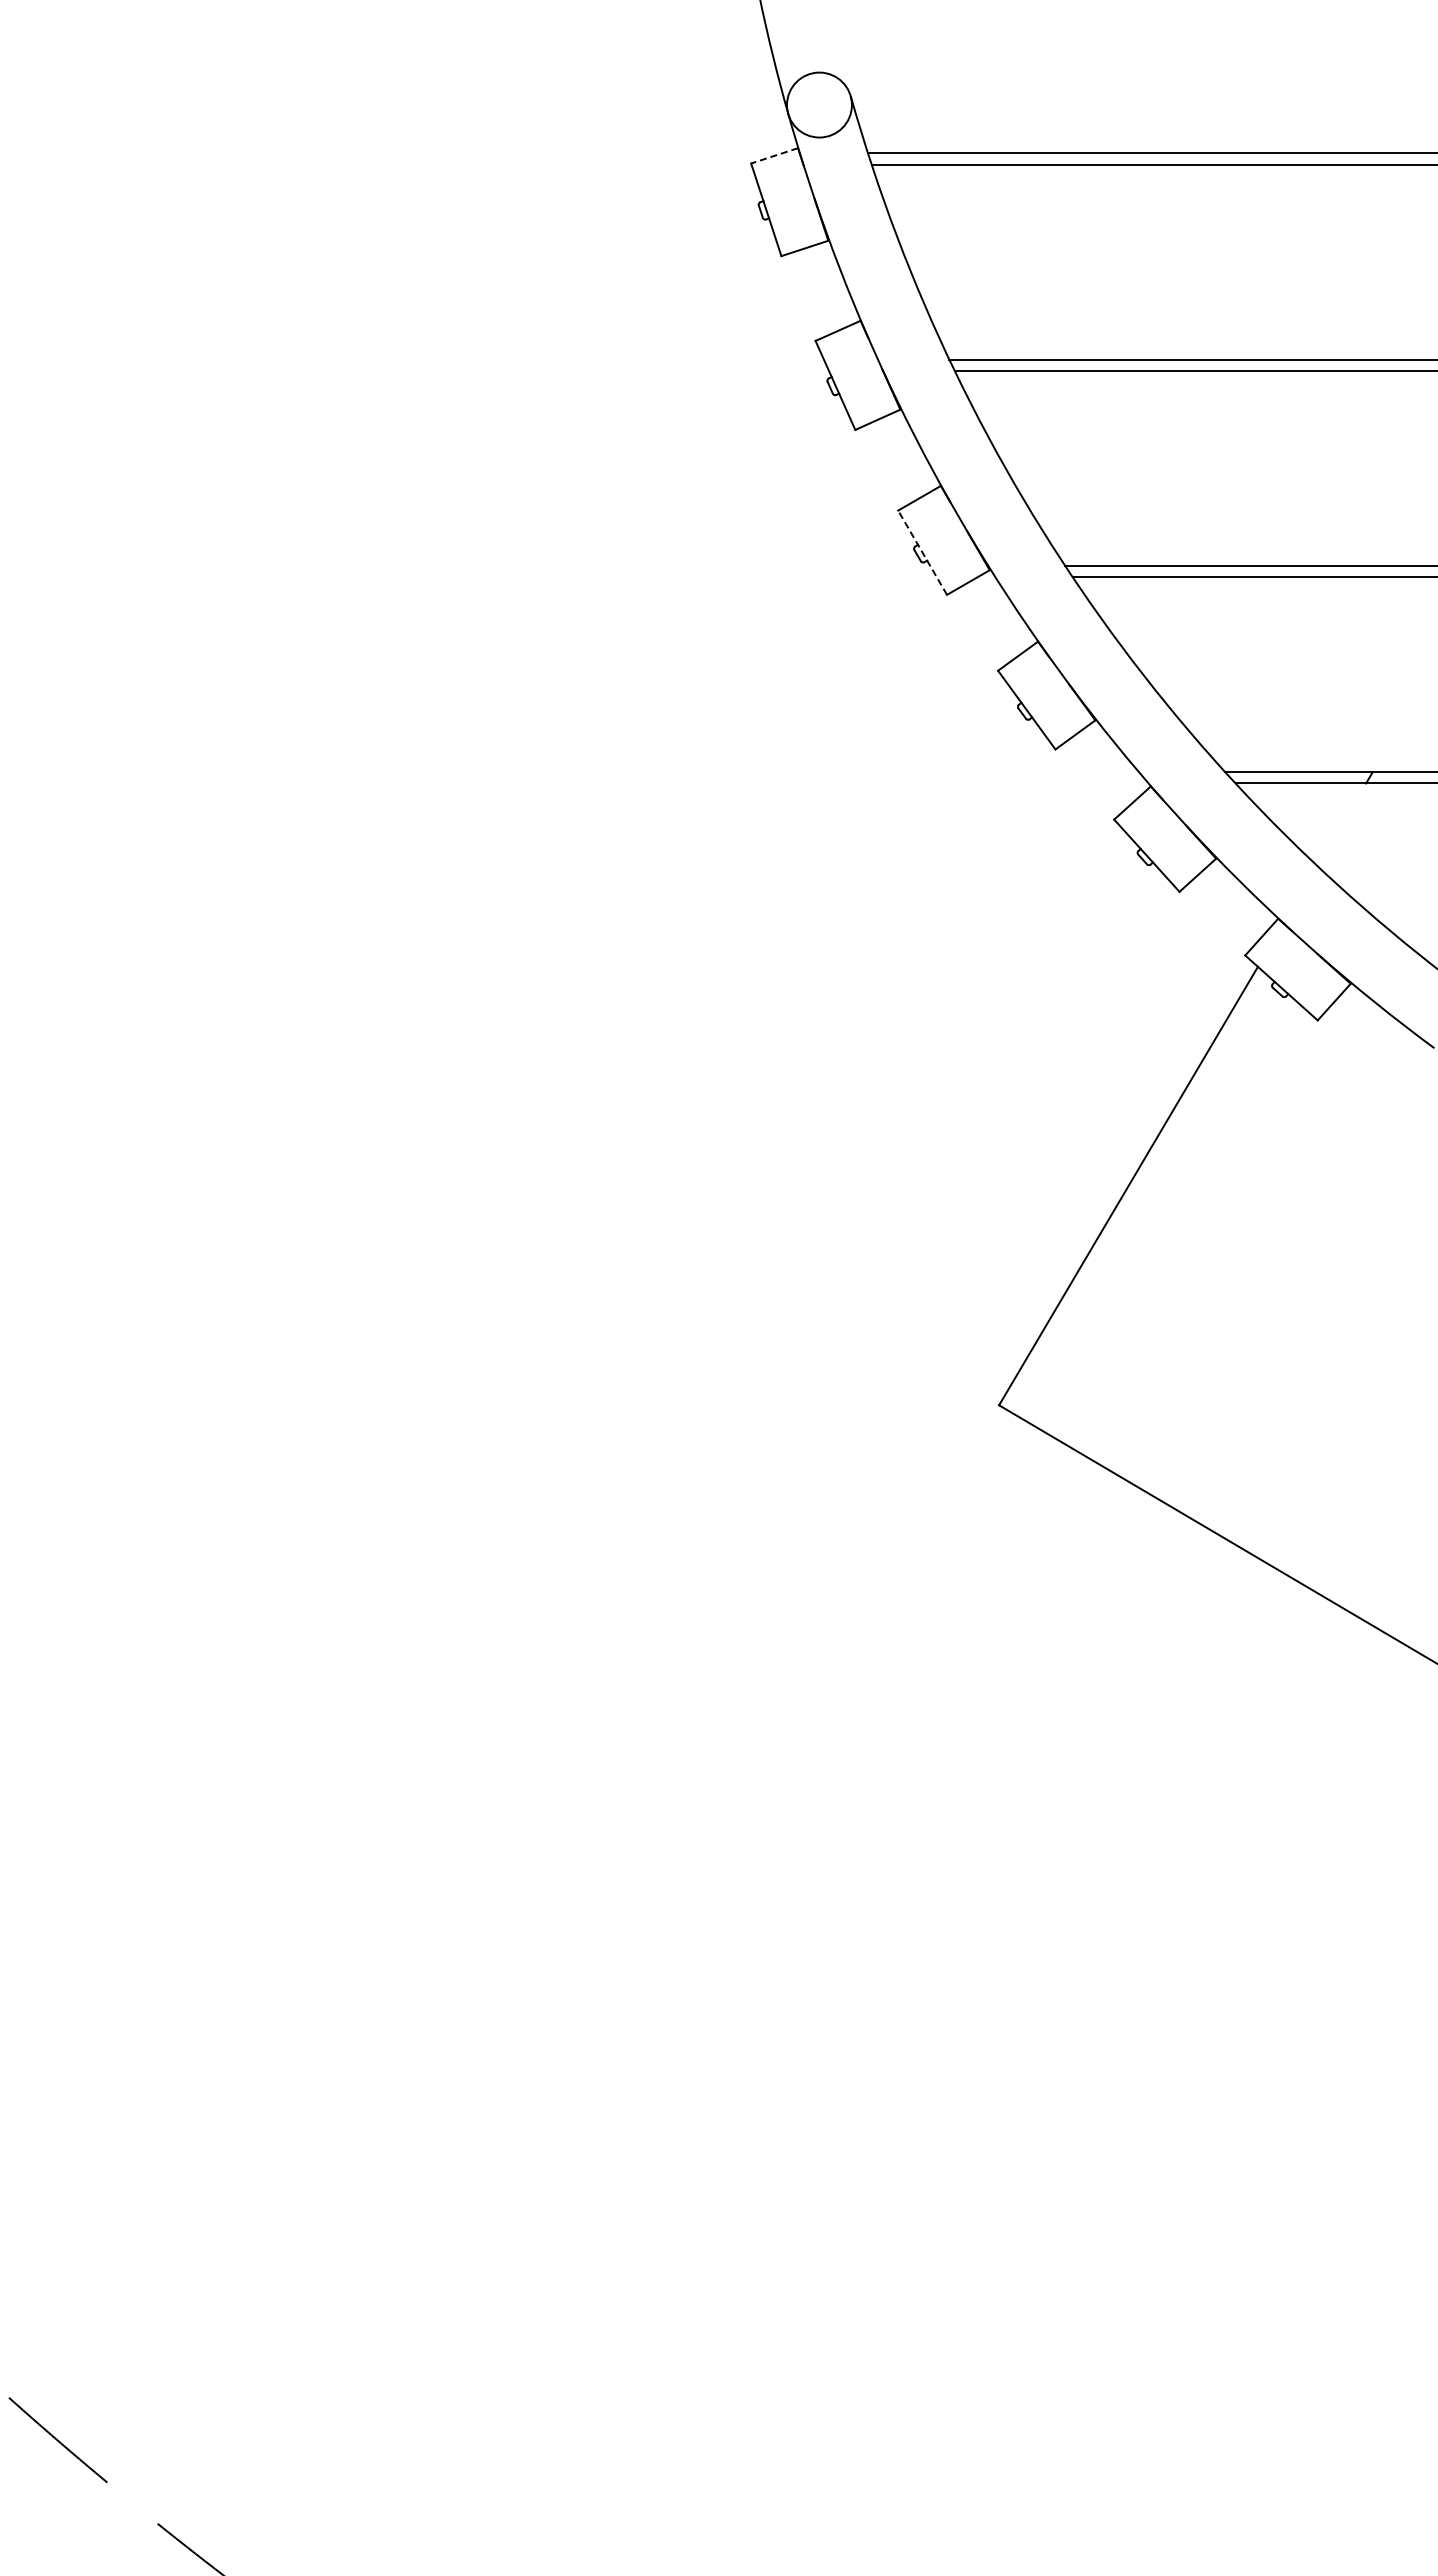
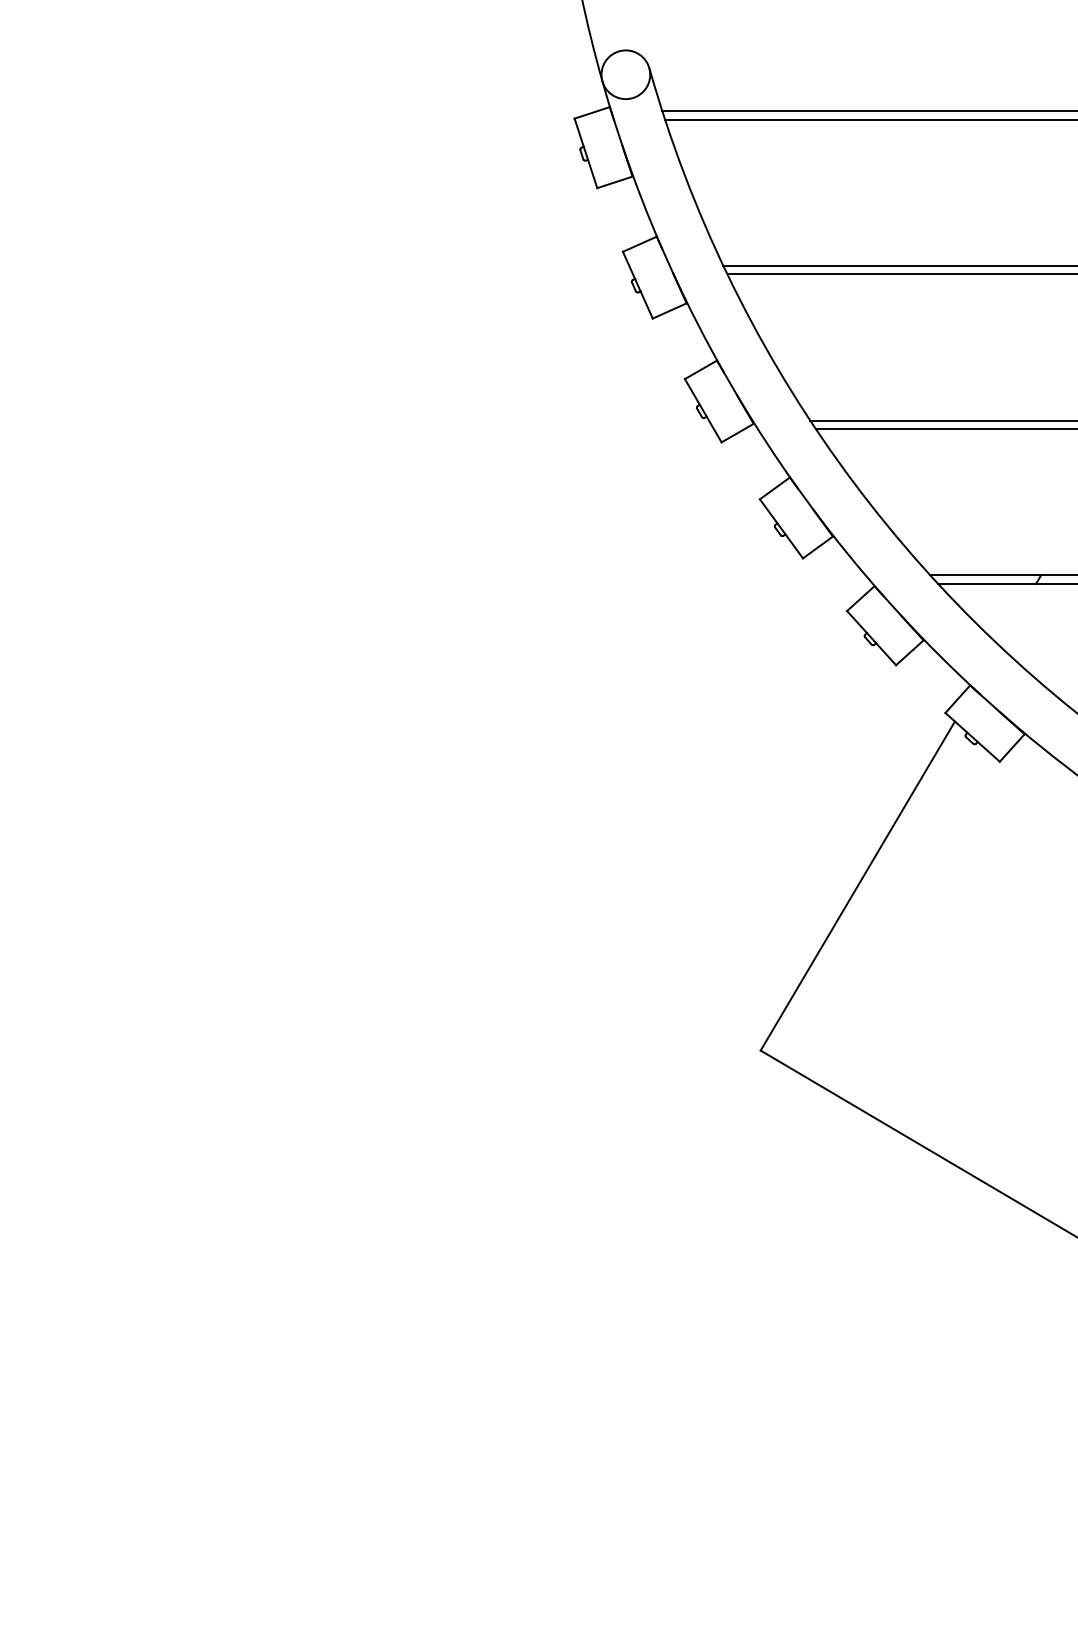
line: (774, 155) -> (592, 112), dashed -> solid
line: (922, 552) -> (703, 410), dashed -> solid

